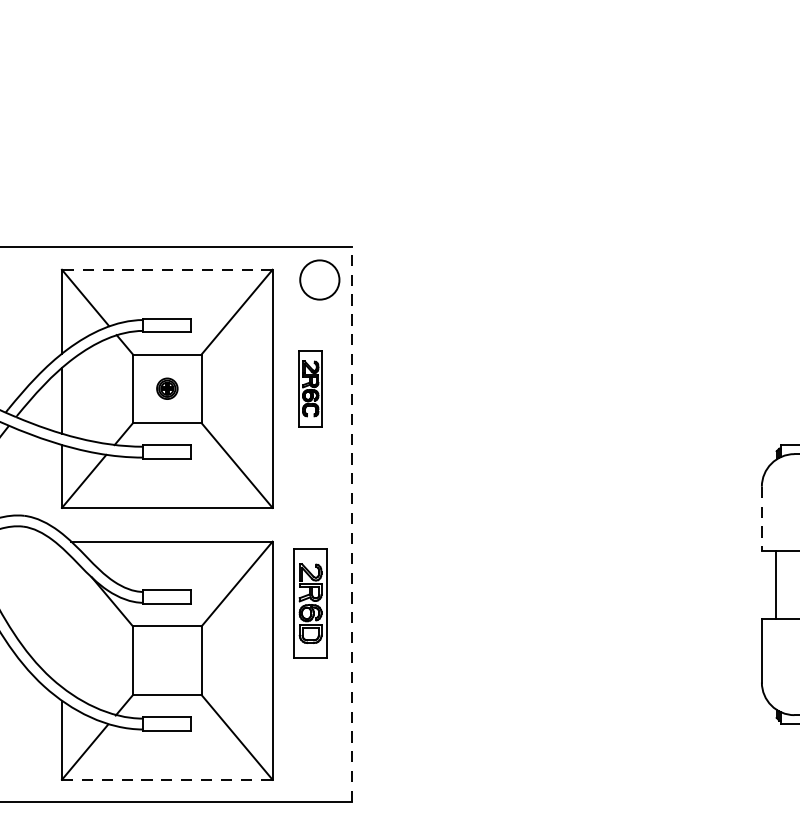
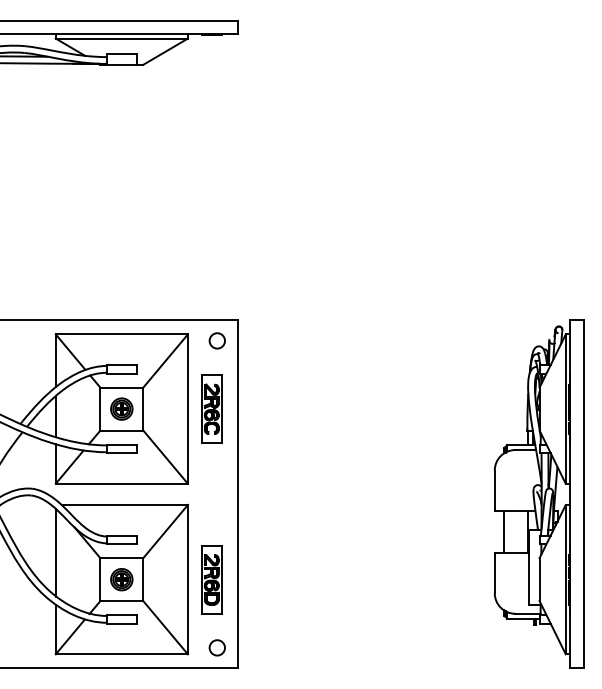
line: (166, 269) -> (121, 334), dashed -> solid
circle: (318, 279) -> (216, 340), size x0.62
part: (166, 387) -> (121, 408), size x1.67
part: (310, 387) -> (211, 408), size x1.43
line: (761, 520) -> (494, 491), dashed -> solid
line: (351, 524) -> (237, 494), dashed -> solid
part: (310, 603) -> (211, 579), moved
line: (61, 617) -> (55, 552), added
part: (166, 660) -> (121, 579), added
circle: (318, 768) -> (216, 647), added
line: (168, 780) -> (122, 654), dashed -> solid

